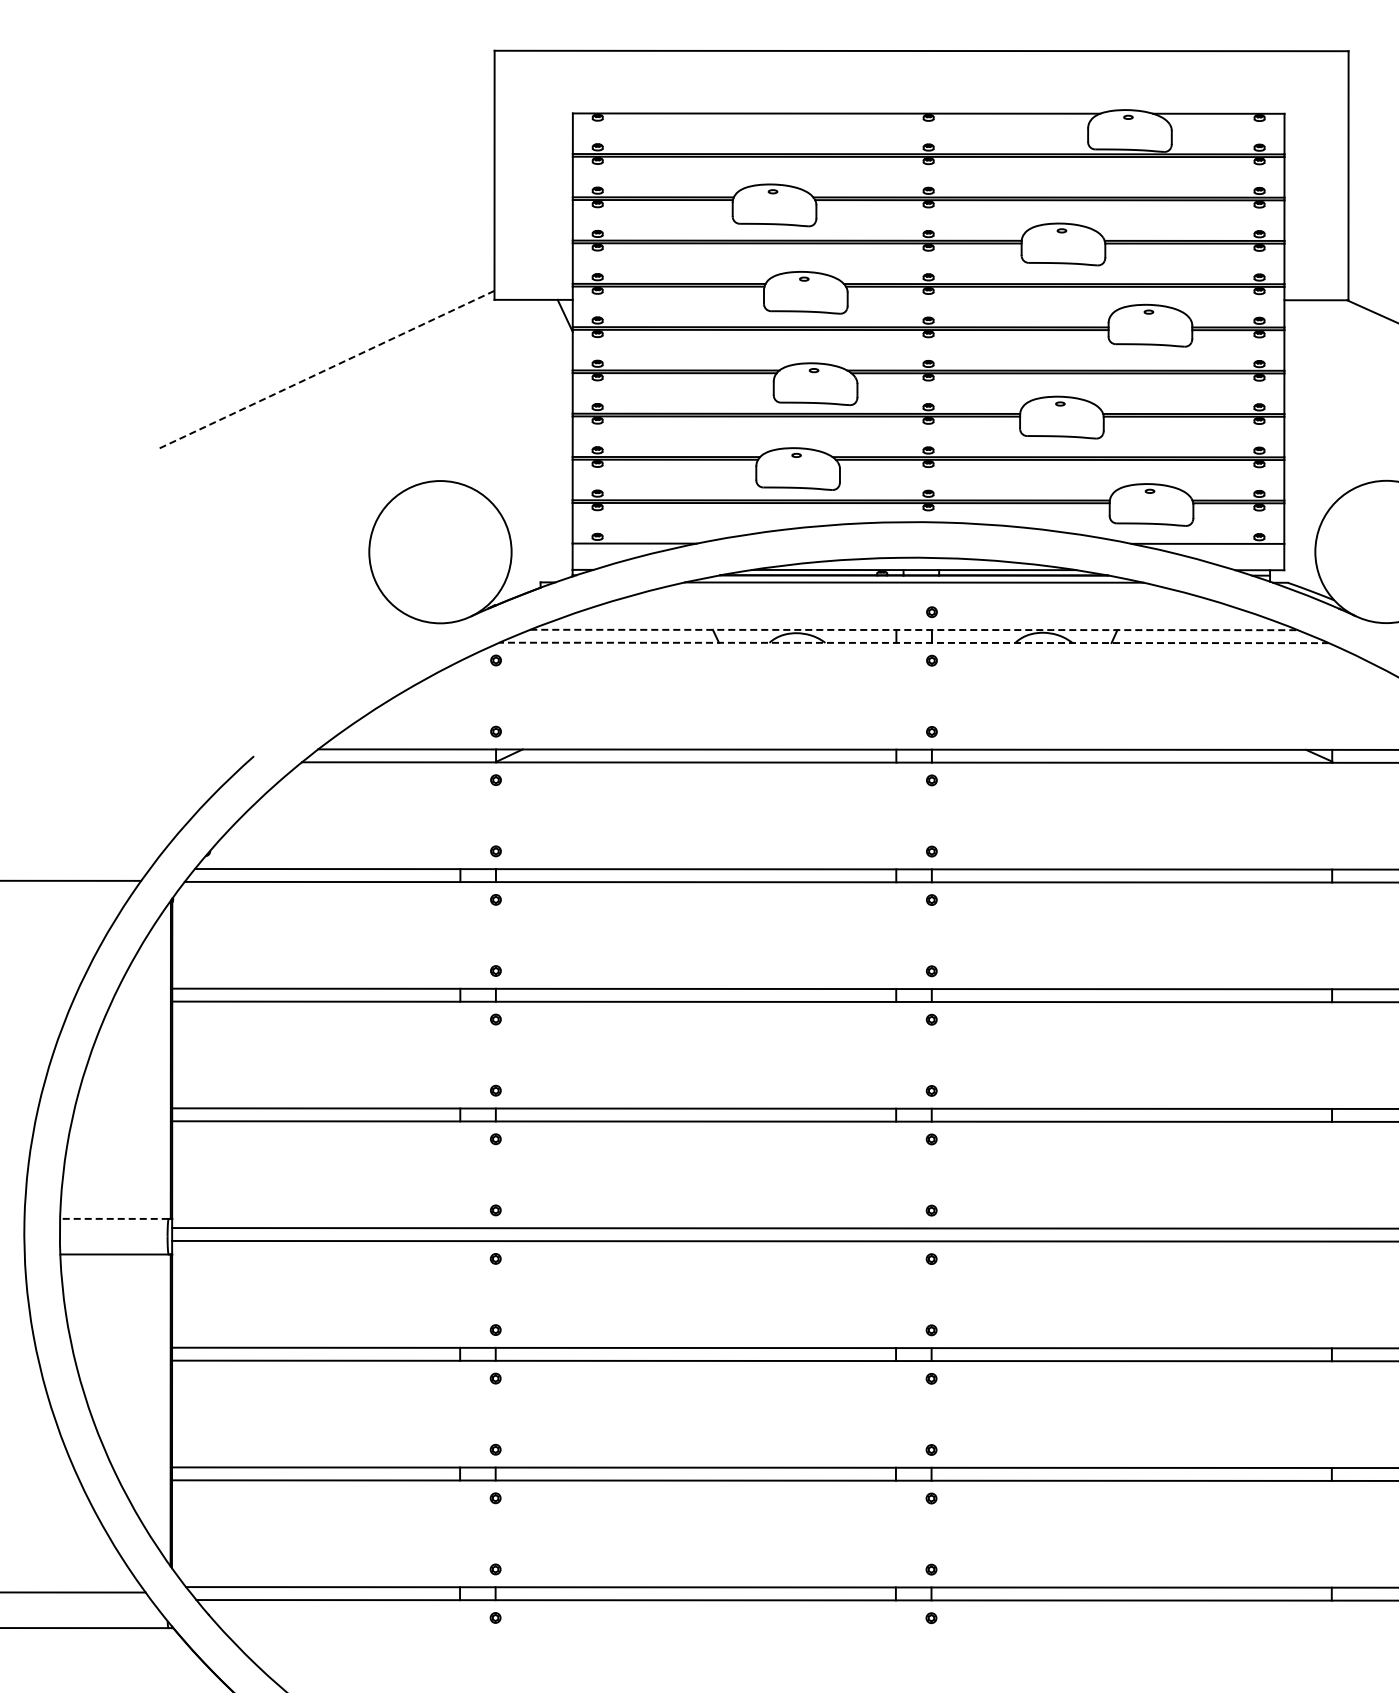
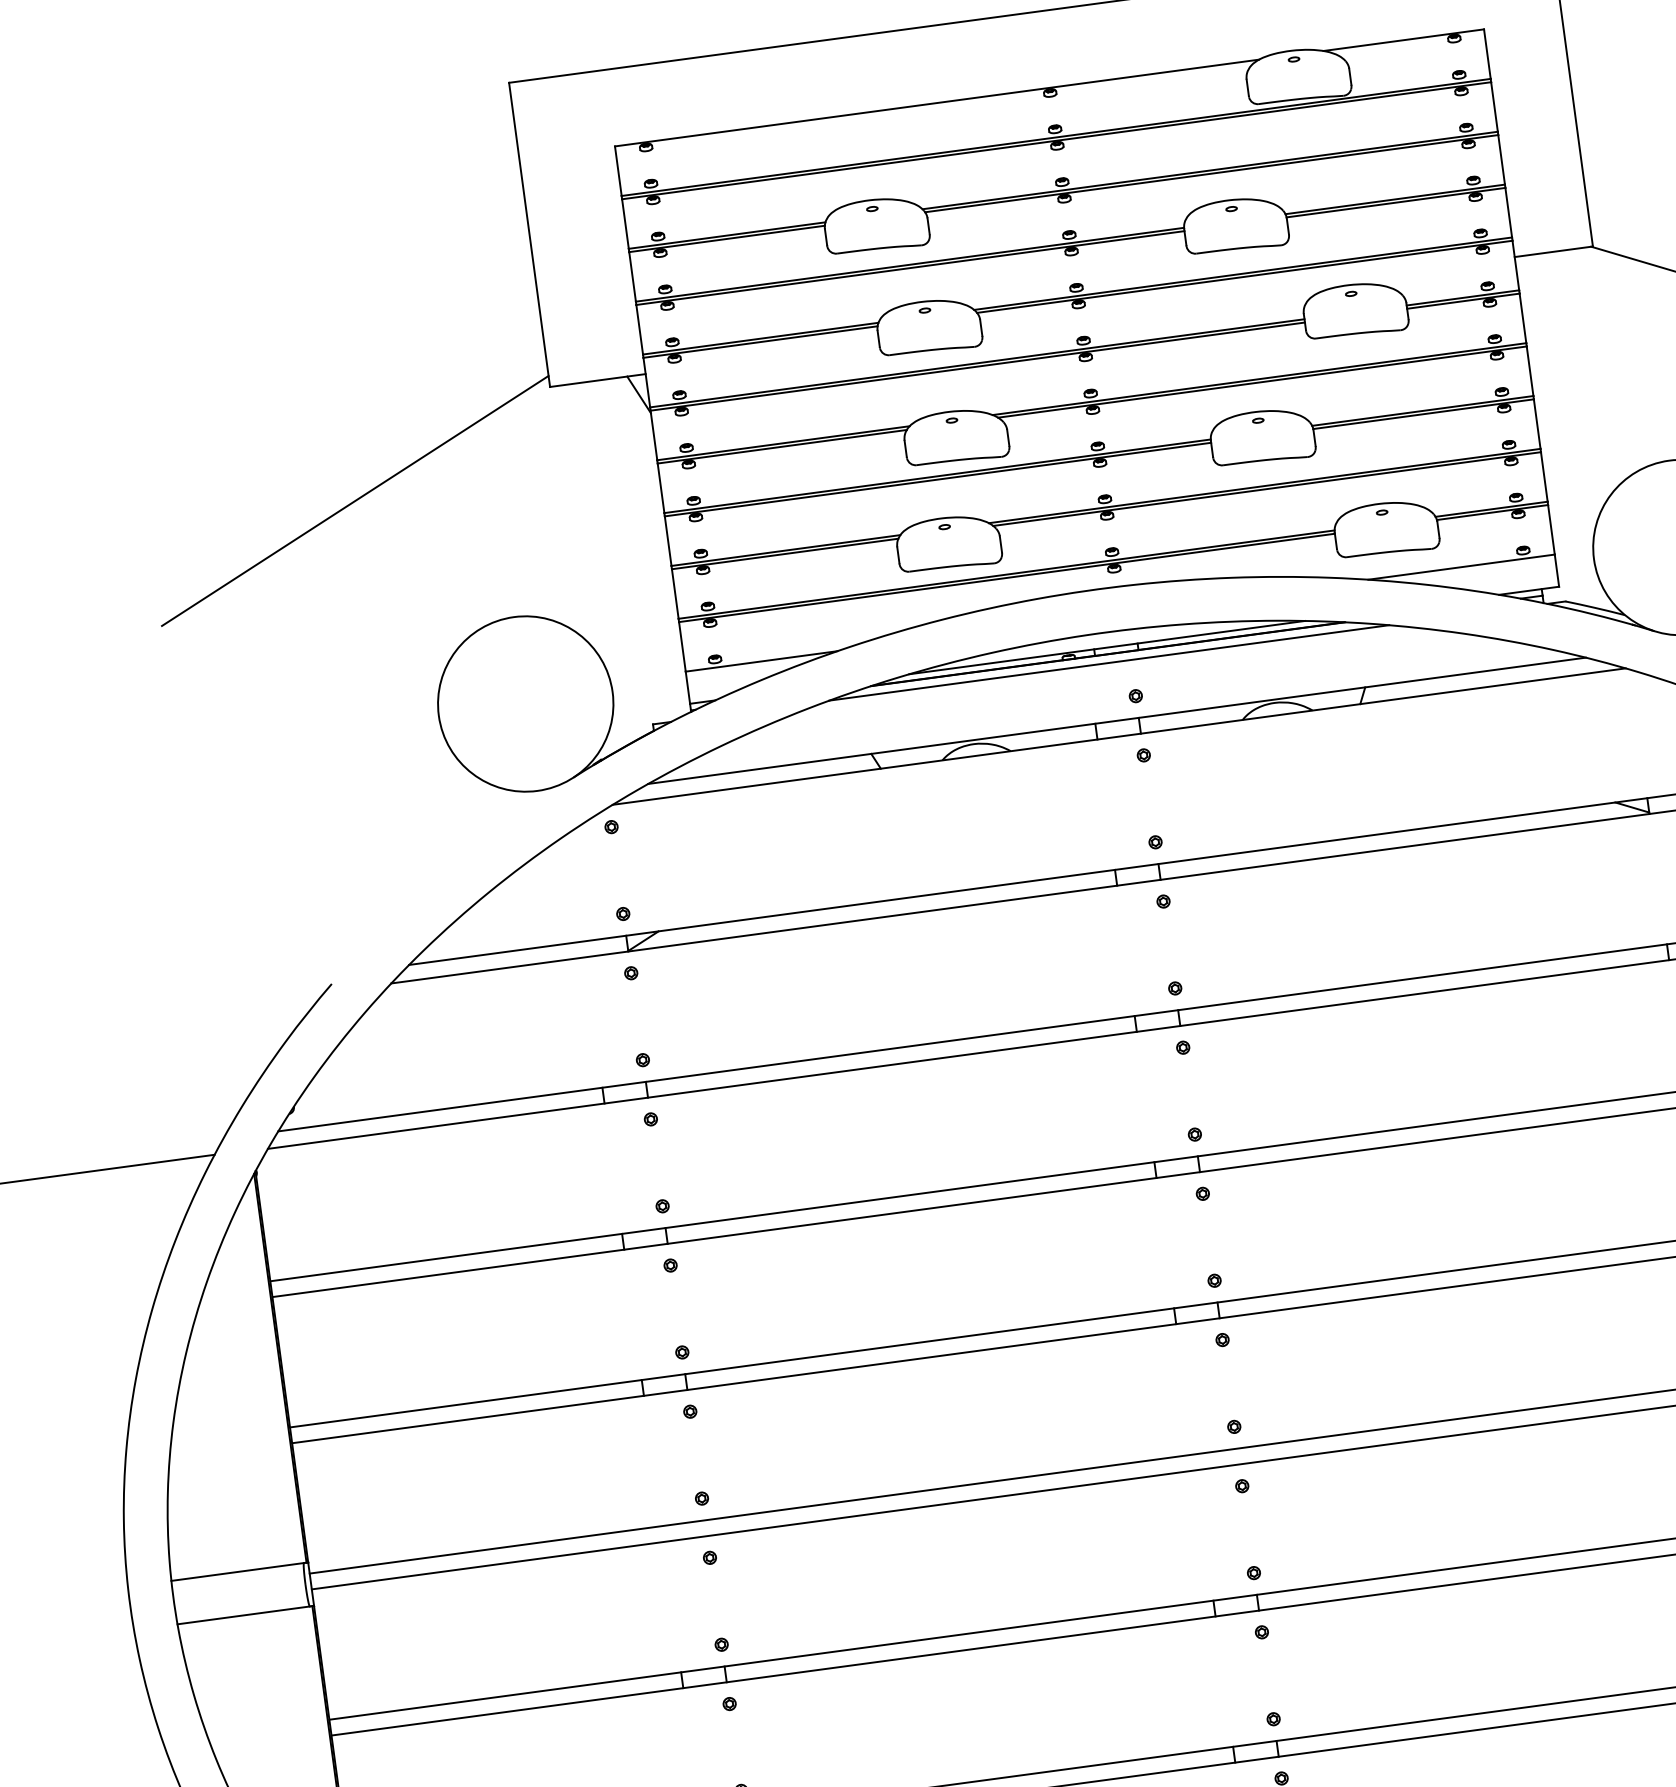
line: (325, 370) -> (355, 501), dashed -> solid
line: (914, 630) -> (1117, 721), dashed -> solid
line: (914, 642) -> (1119, 736), dashed -> solid
line: (113, 1218) -> (236, 1571), dashed -> solid

